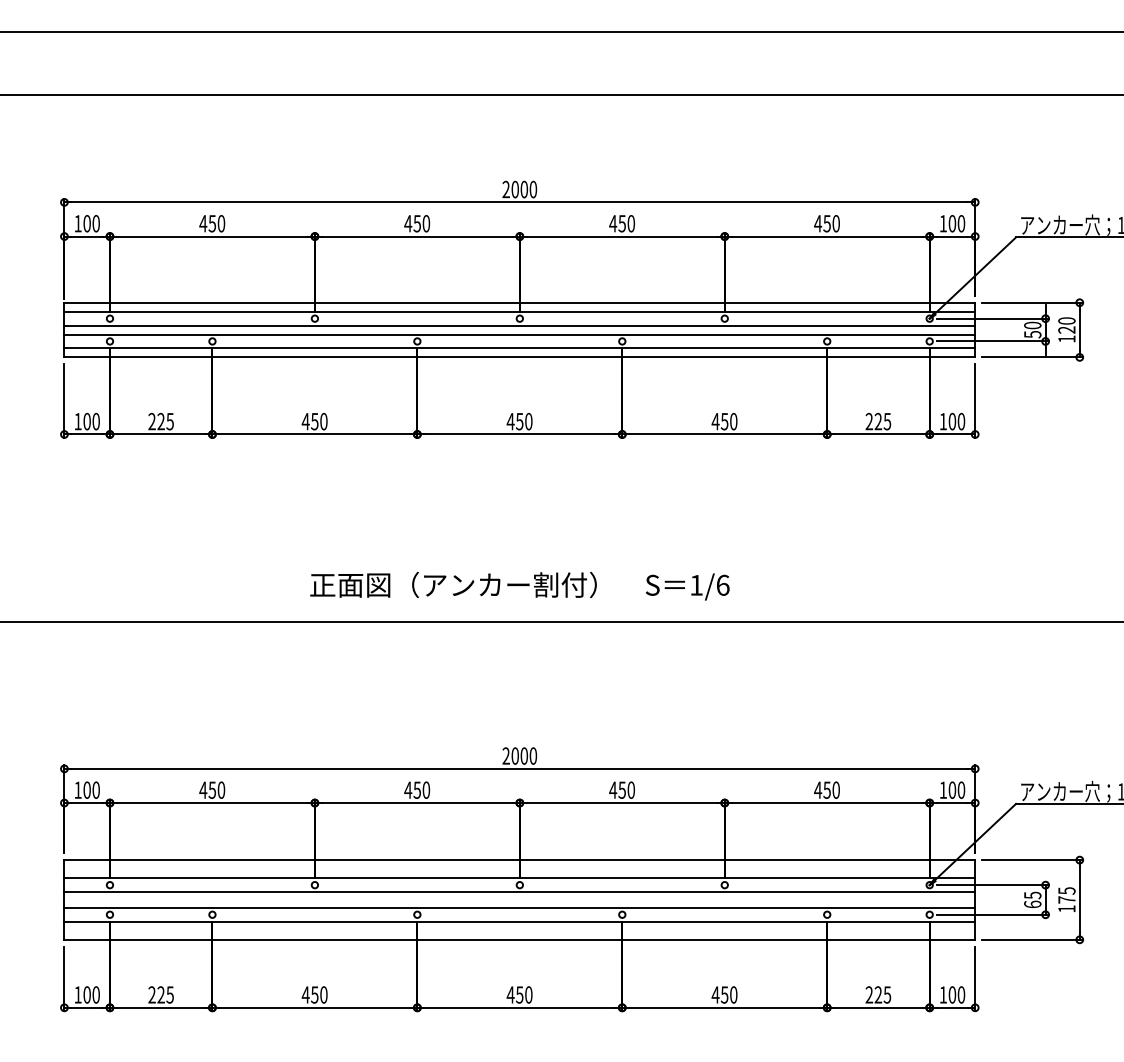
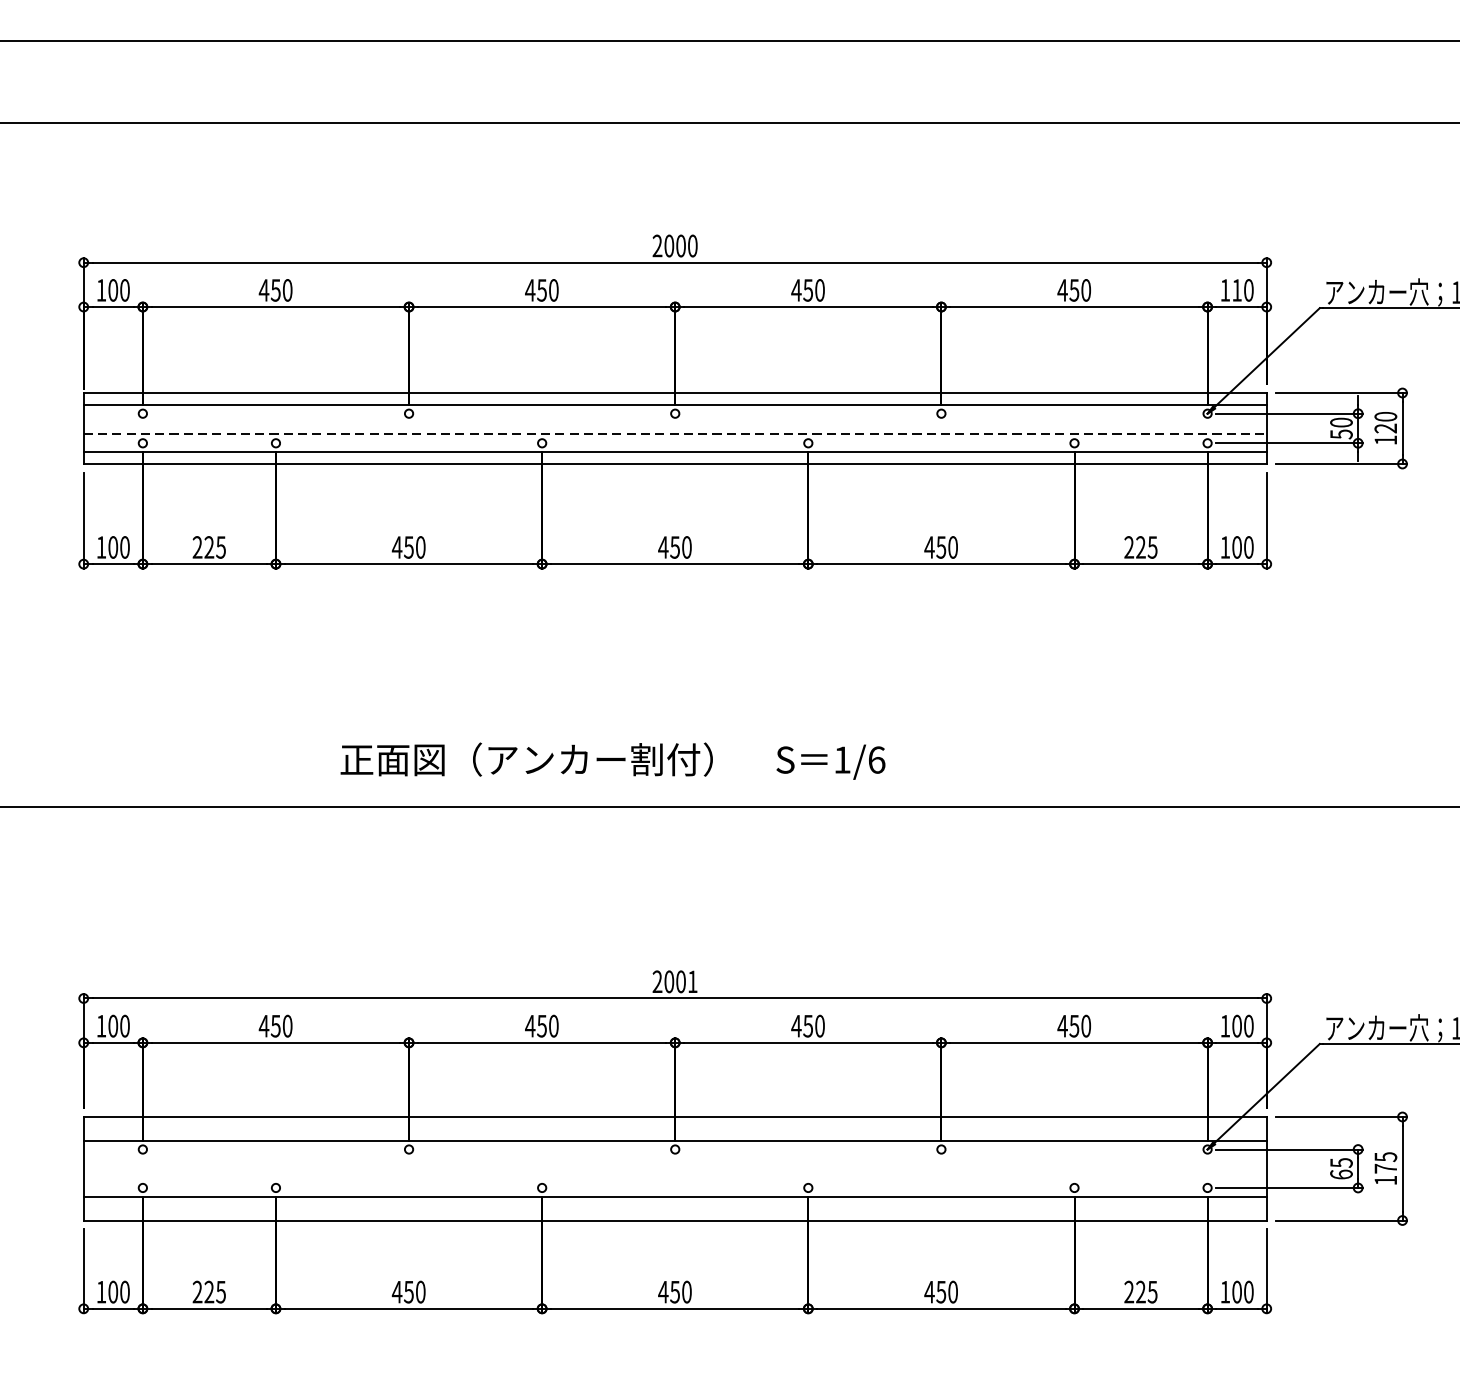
text: (952, 223) -> (1237, 290), 100 -> 110
line: (519, 325) -> (674, 422), removed
line: (520, 334) -> (676, 434), solid -> dashed
text: (519, 585) -> (612, 760), moved
text: (533, 755) -> (692, 981), 2000 -> 2001
line: (519, 892) -> (674, 1159), removed
line: (519, 907) -> (674, 1178), removed

